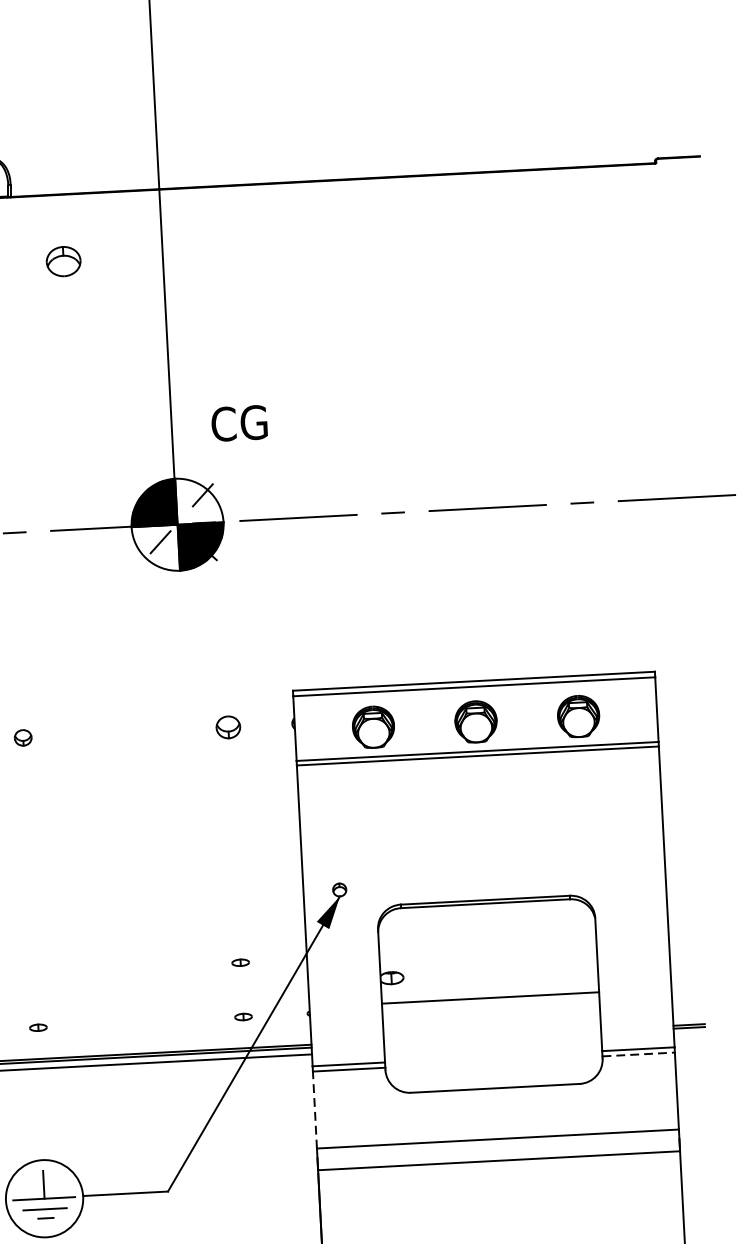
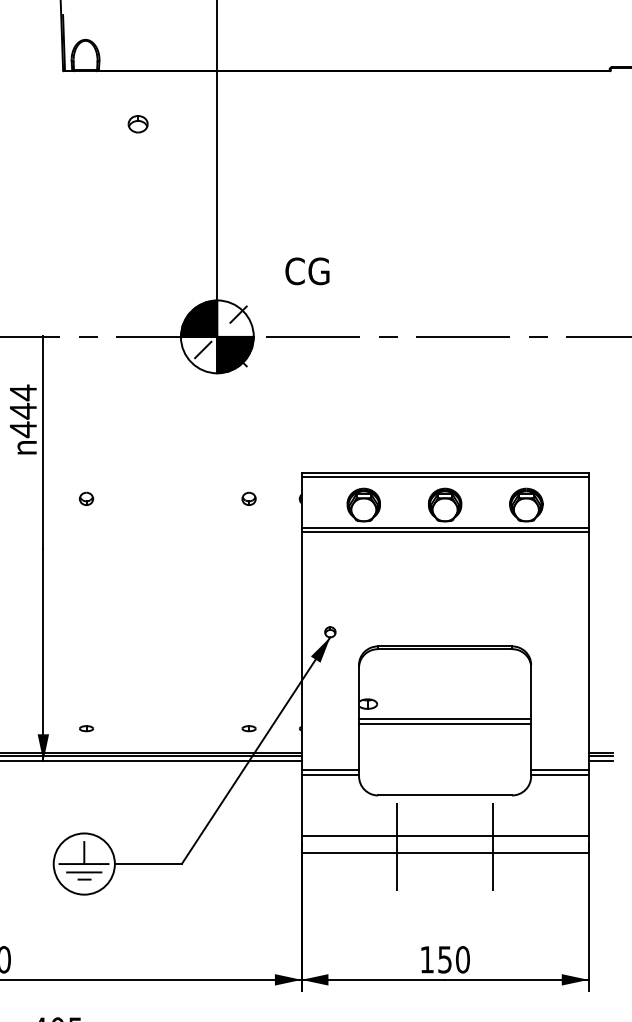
part: (62, 262) -> (137, 124), size x0.71
text: (239, 423) -> (307, 271), moved
part: (227, 726) -> (248, 498), size x0.71
part: (239, 962) -> (248, 685), removed
line: (490, 991) -> (445, 718), added
line: (689, 1035) -> (600, 761), added
line: (638, 1054) -> (559, 774), dashed -> solid
line: (314, 1109) -> (301, 804), dashed -> solid
line: (558, 1150) -> (492, 847), added
line: (438, 1157) -> (397, 847), added

